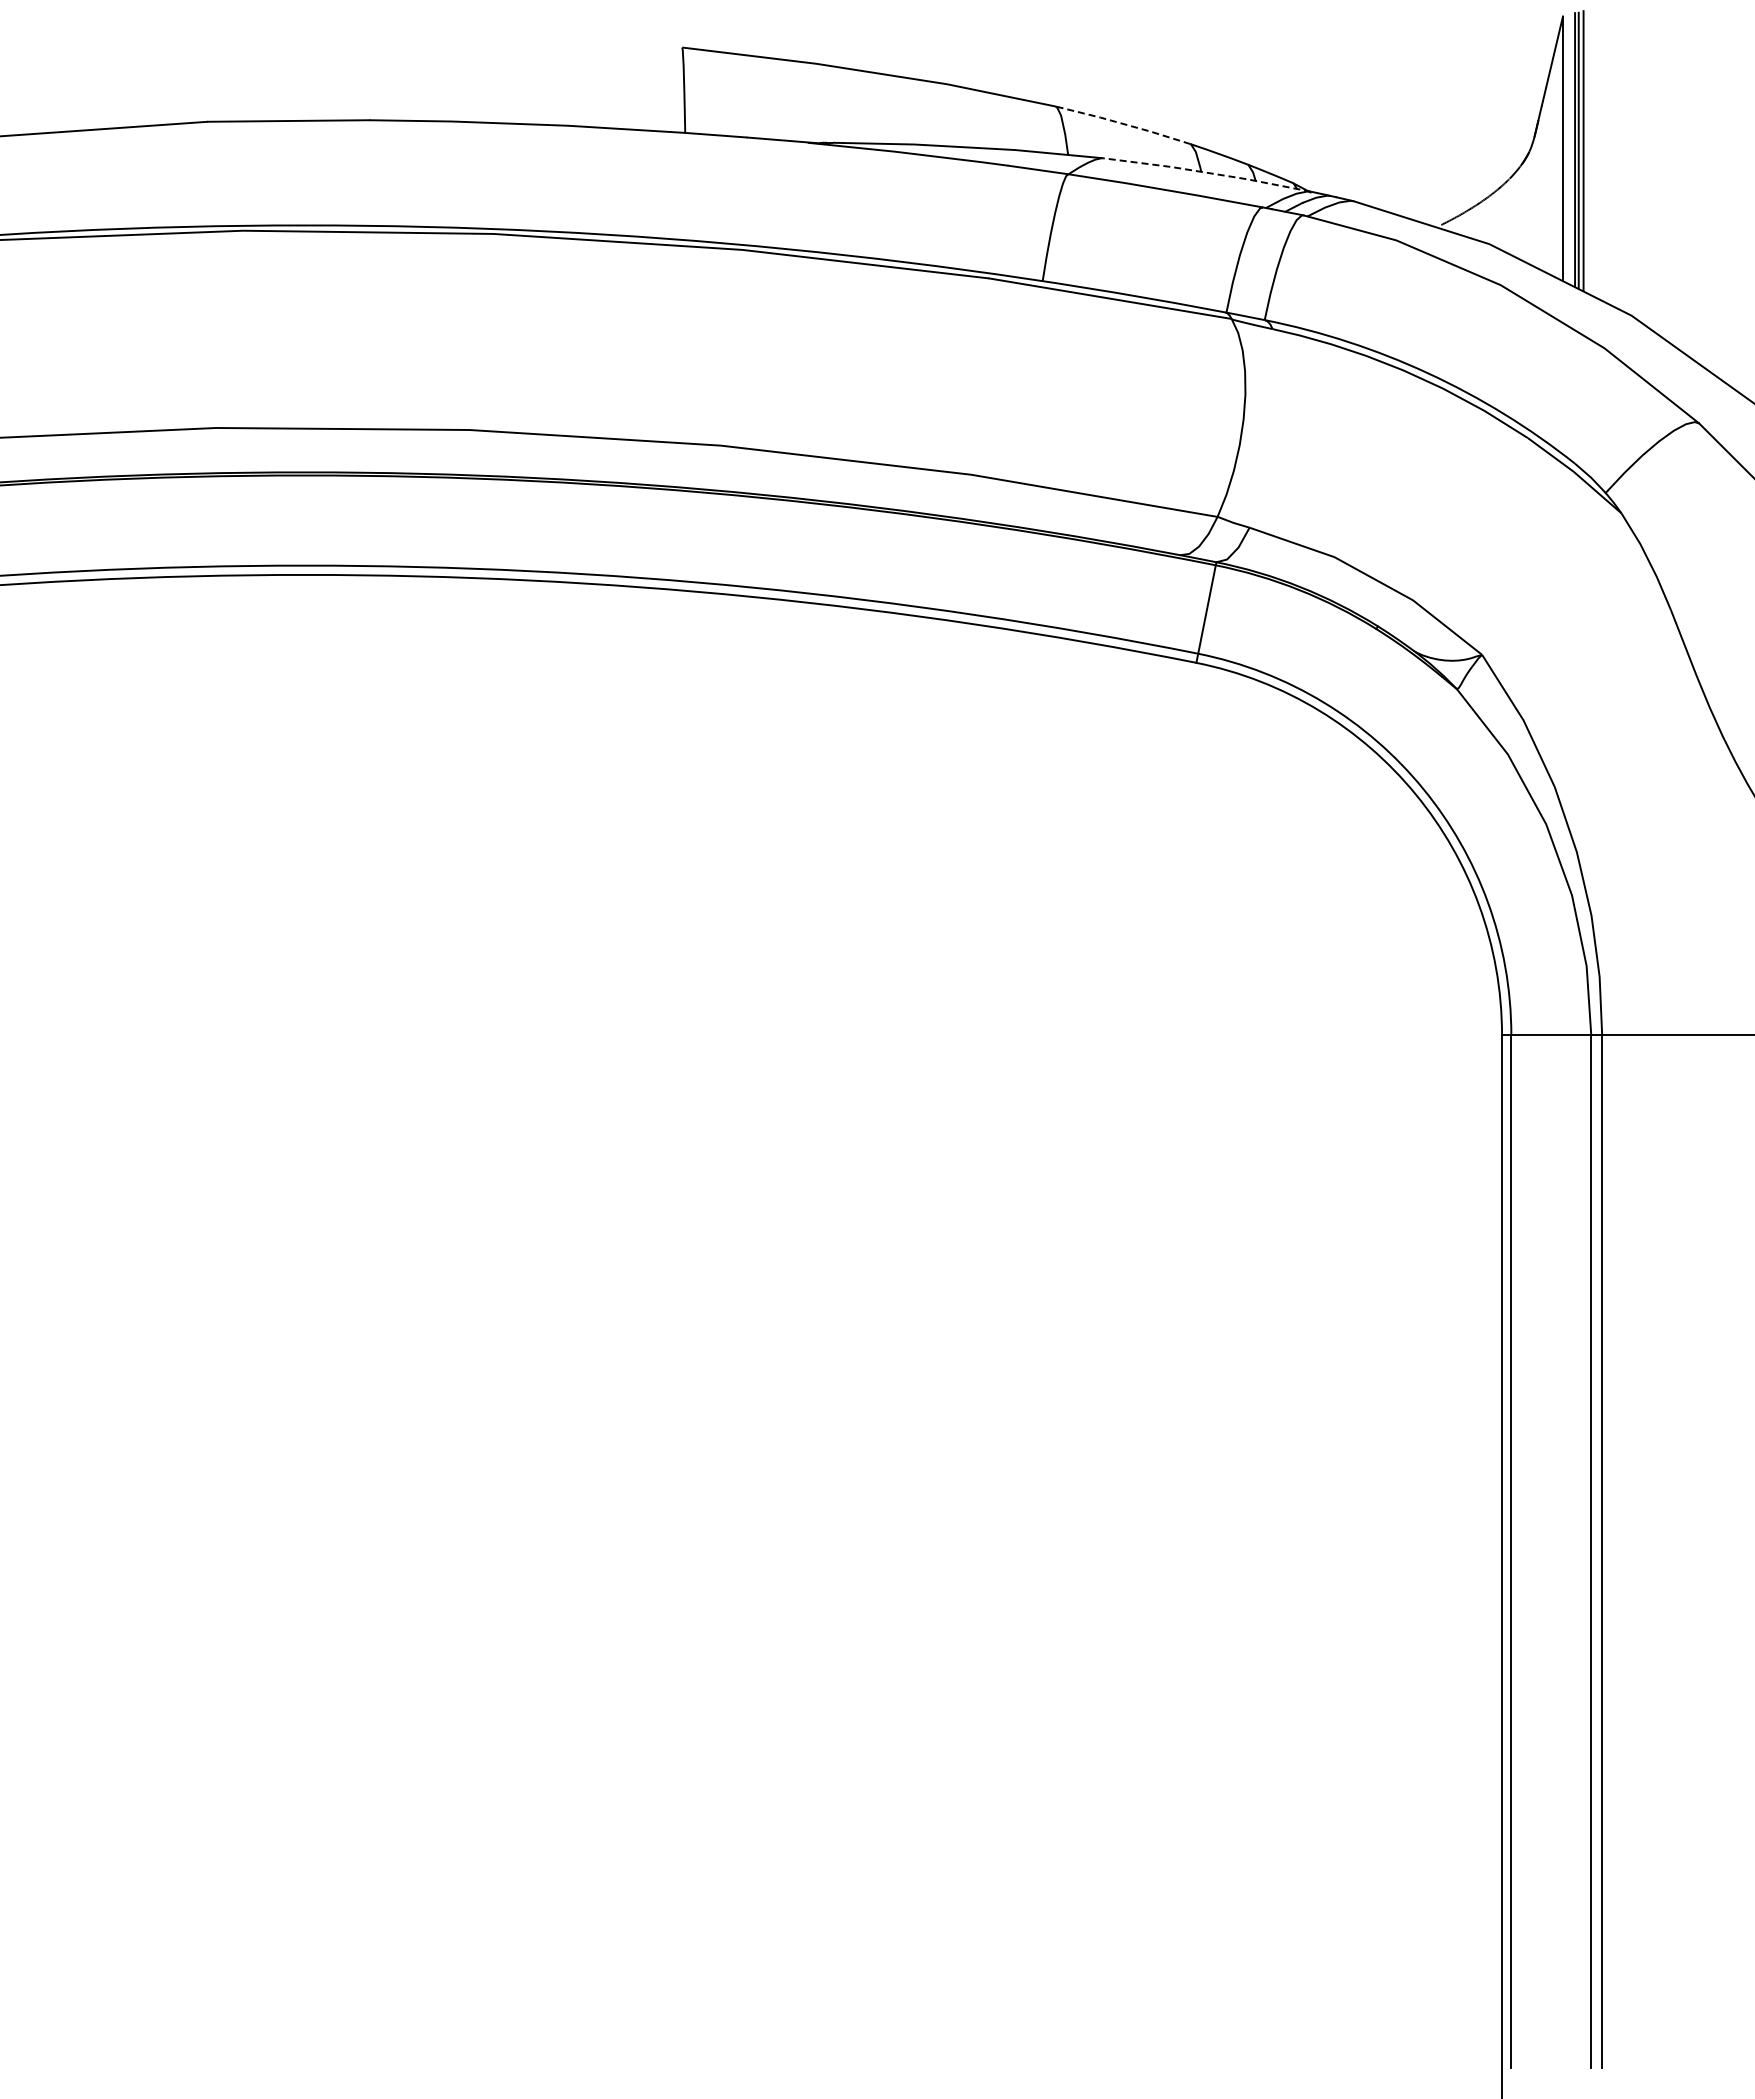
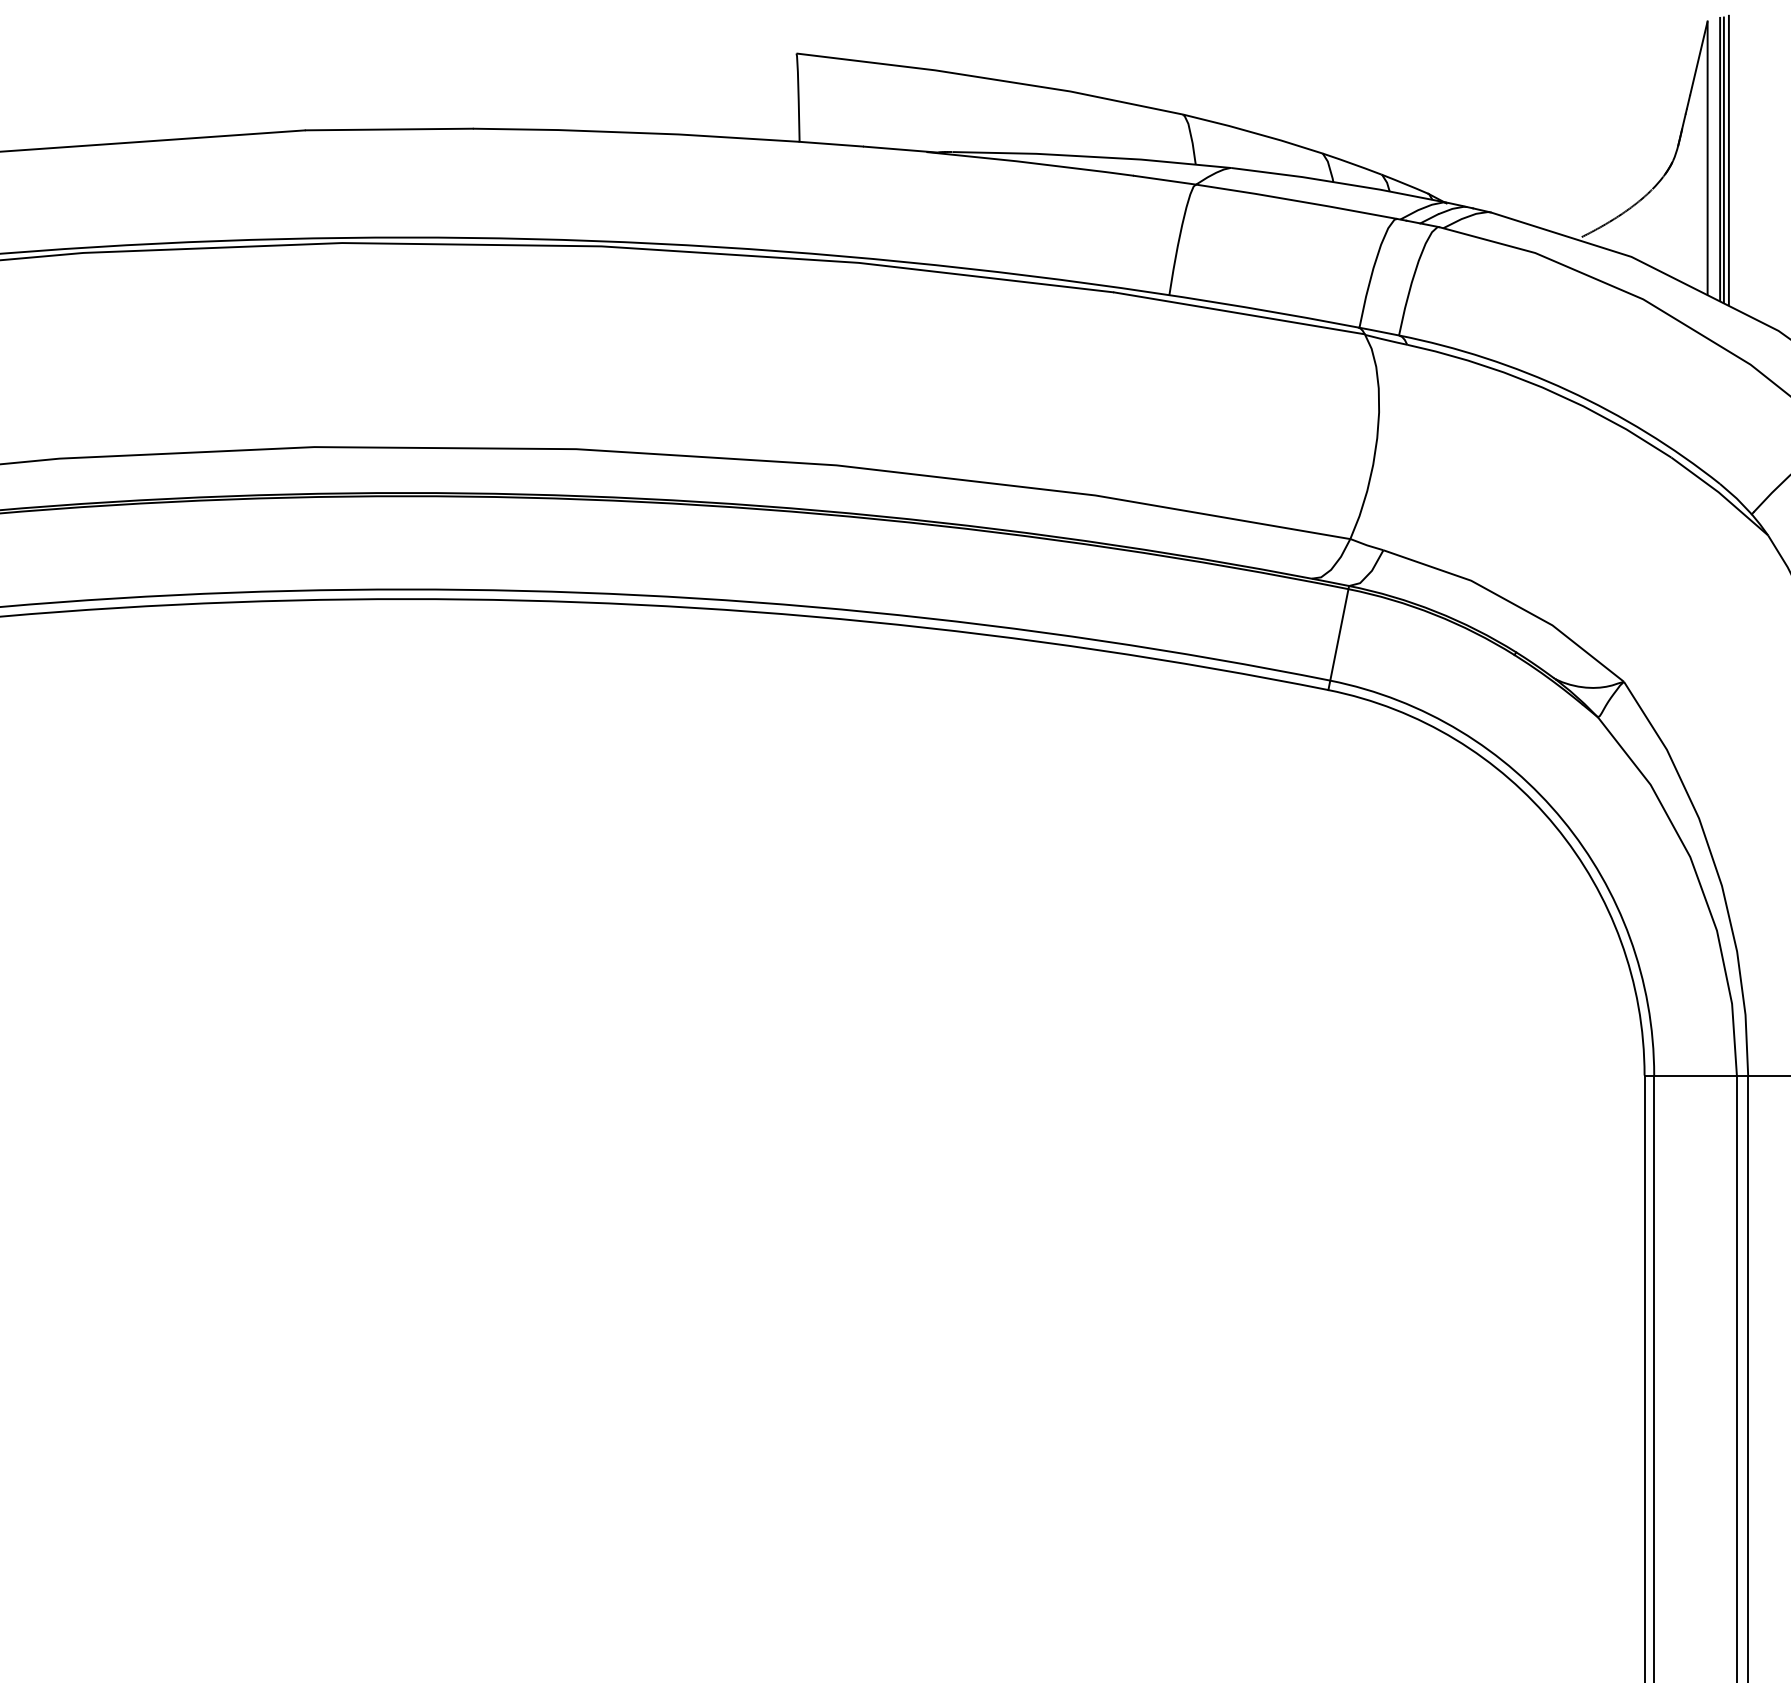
line: (1123, 123) -> (1252, 132), dashed -> solid
line: (1206, 172) -> (1338, 182), dashed -> solid

